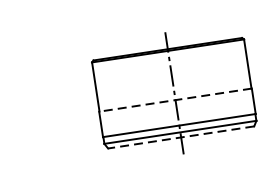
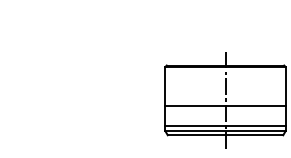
line: (175, 99) -> (225, 105), dashed -> solid
line: (181, 137) -> (225, 135), dashed -> solid

